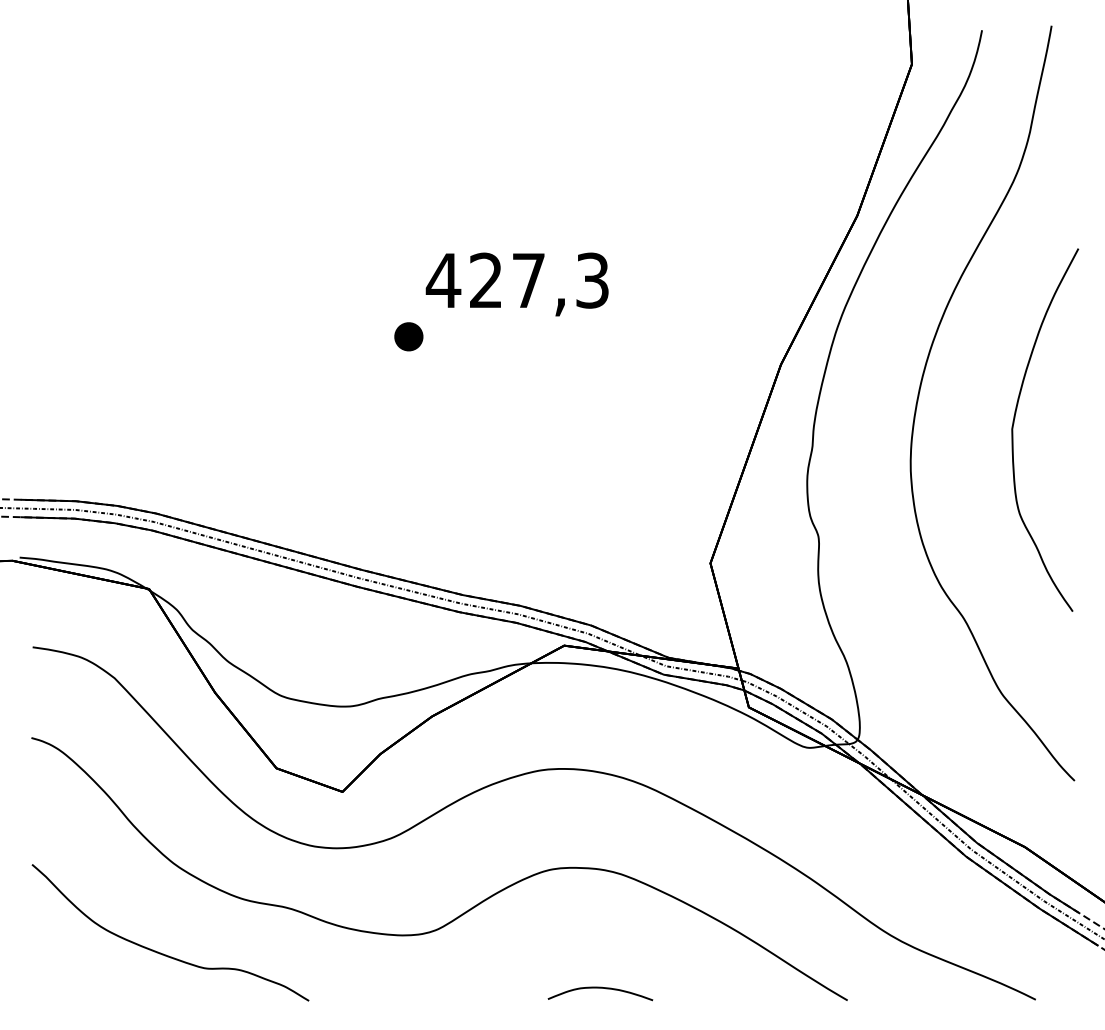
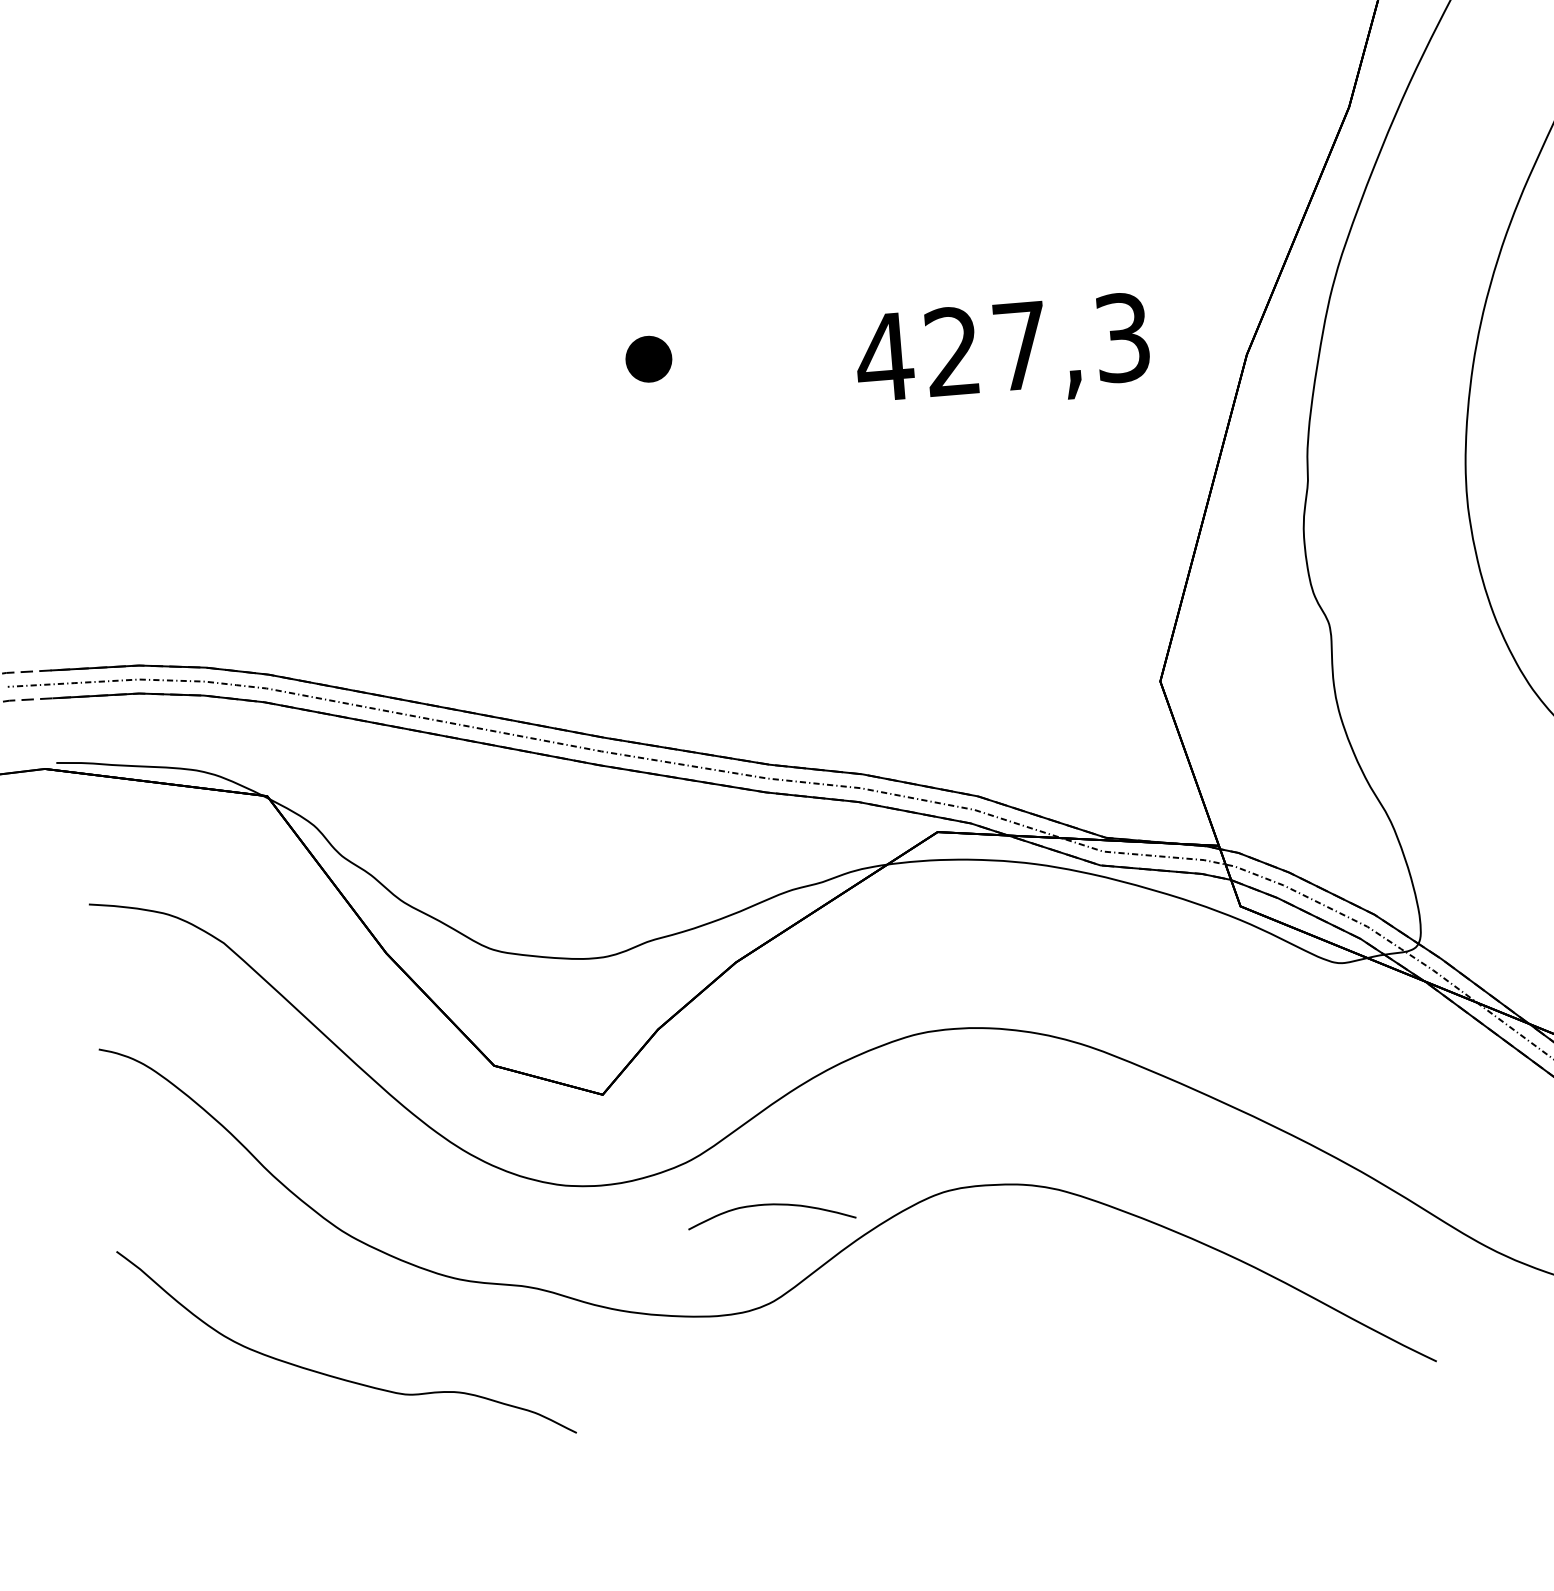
text: (516, 284) -> (1001, 353), moved
curve: (600, 988) -> (770, 1205), moved

